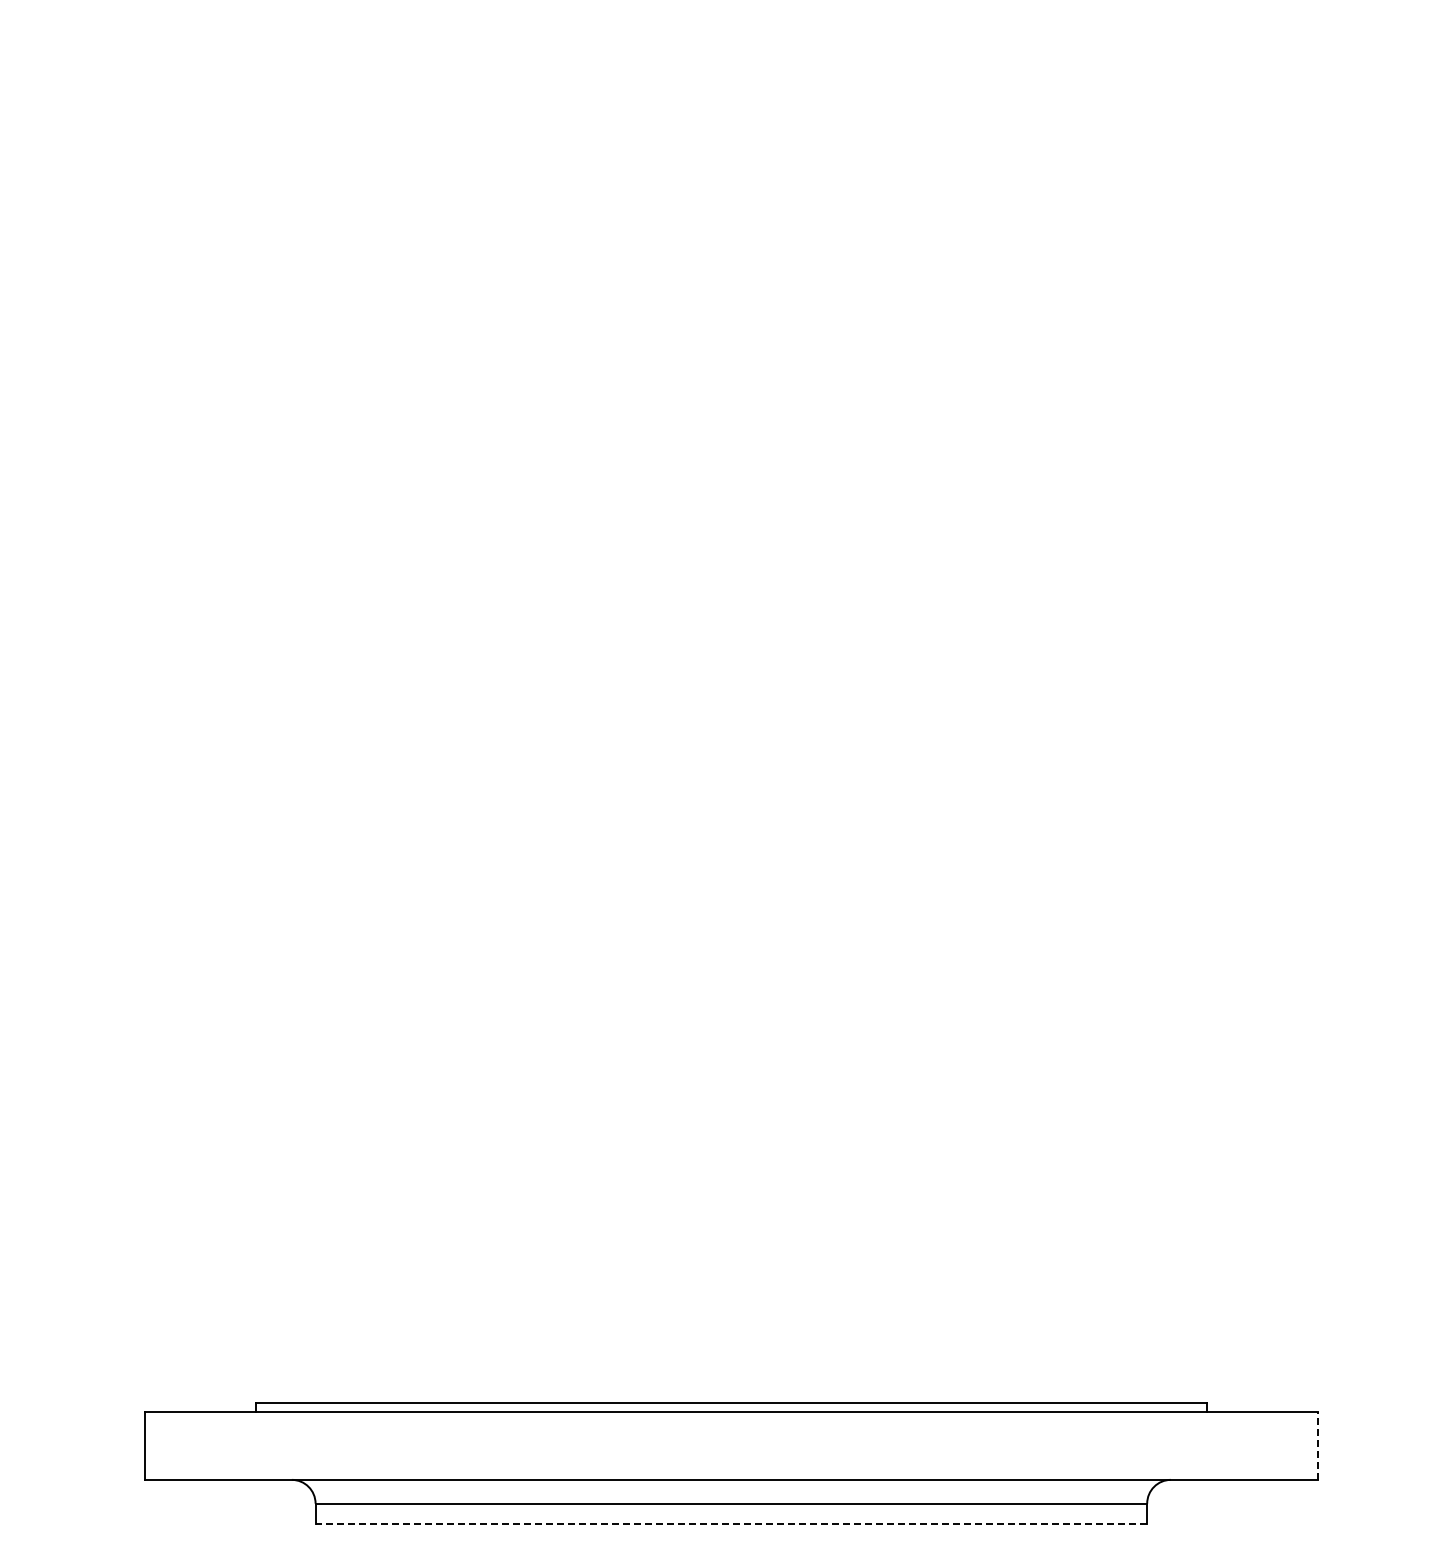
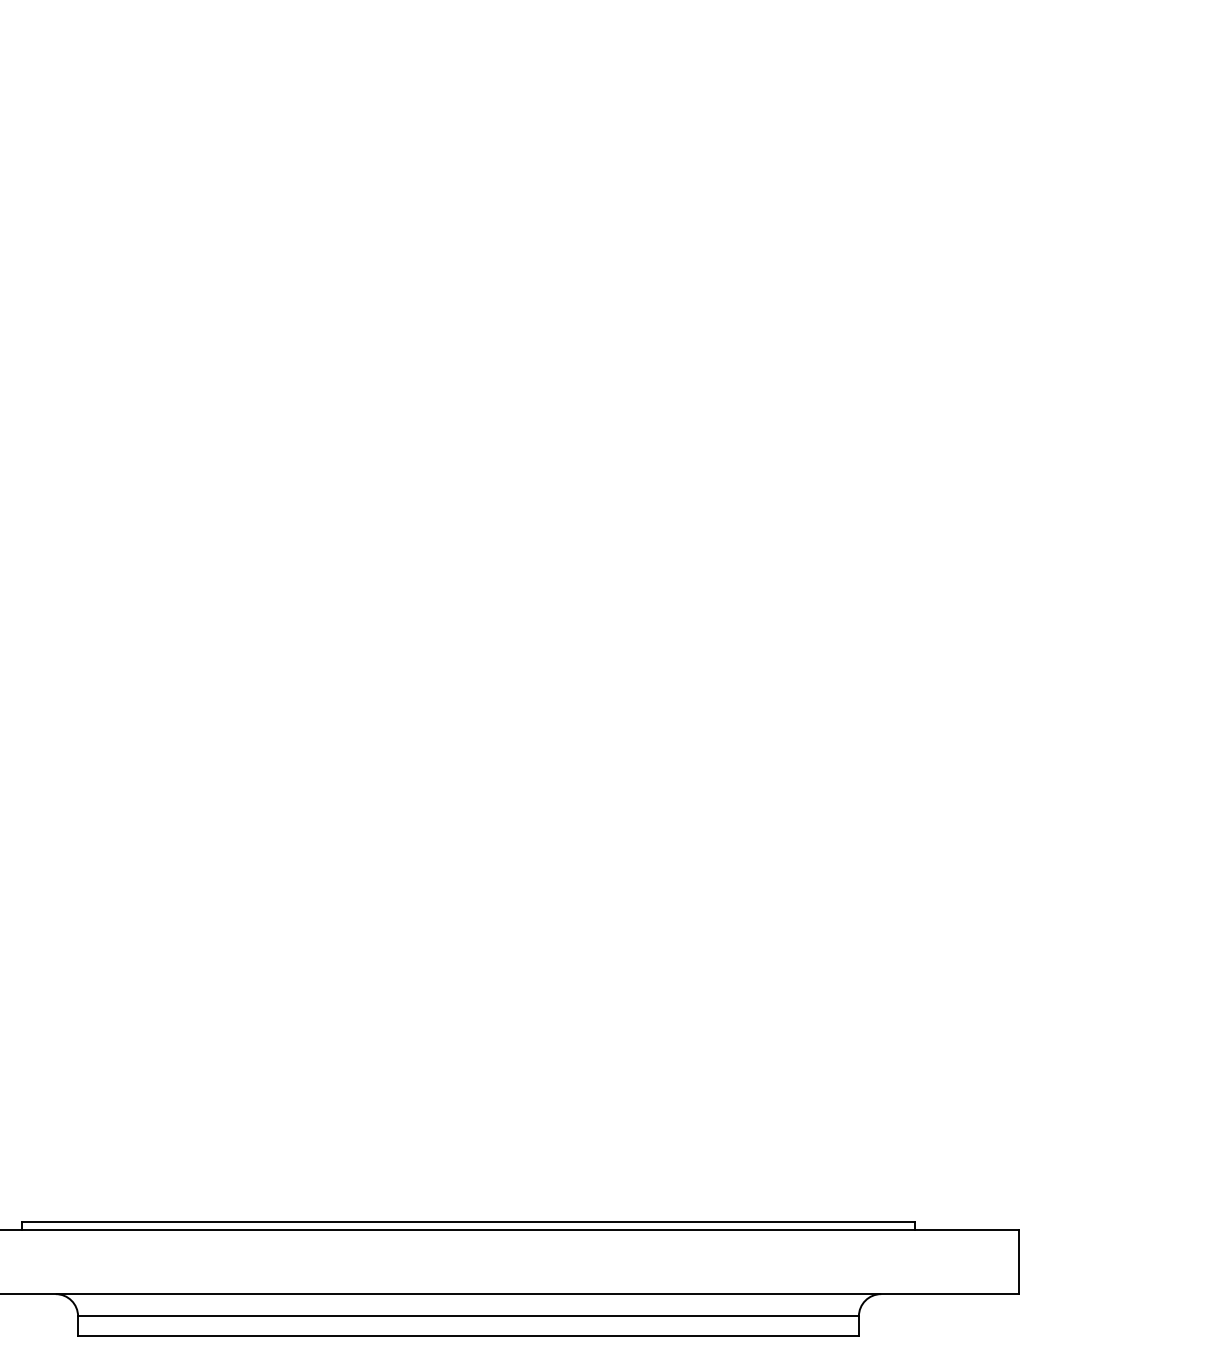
line: (1317, 1445) -> (1018, 1261), dashed -> solid
line: (731, 1524) -> (468, 1336), dashed -> solid

